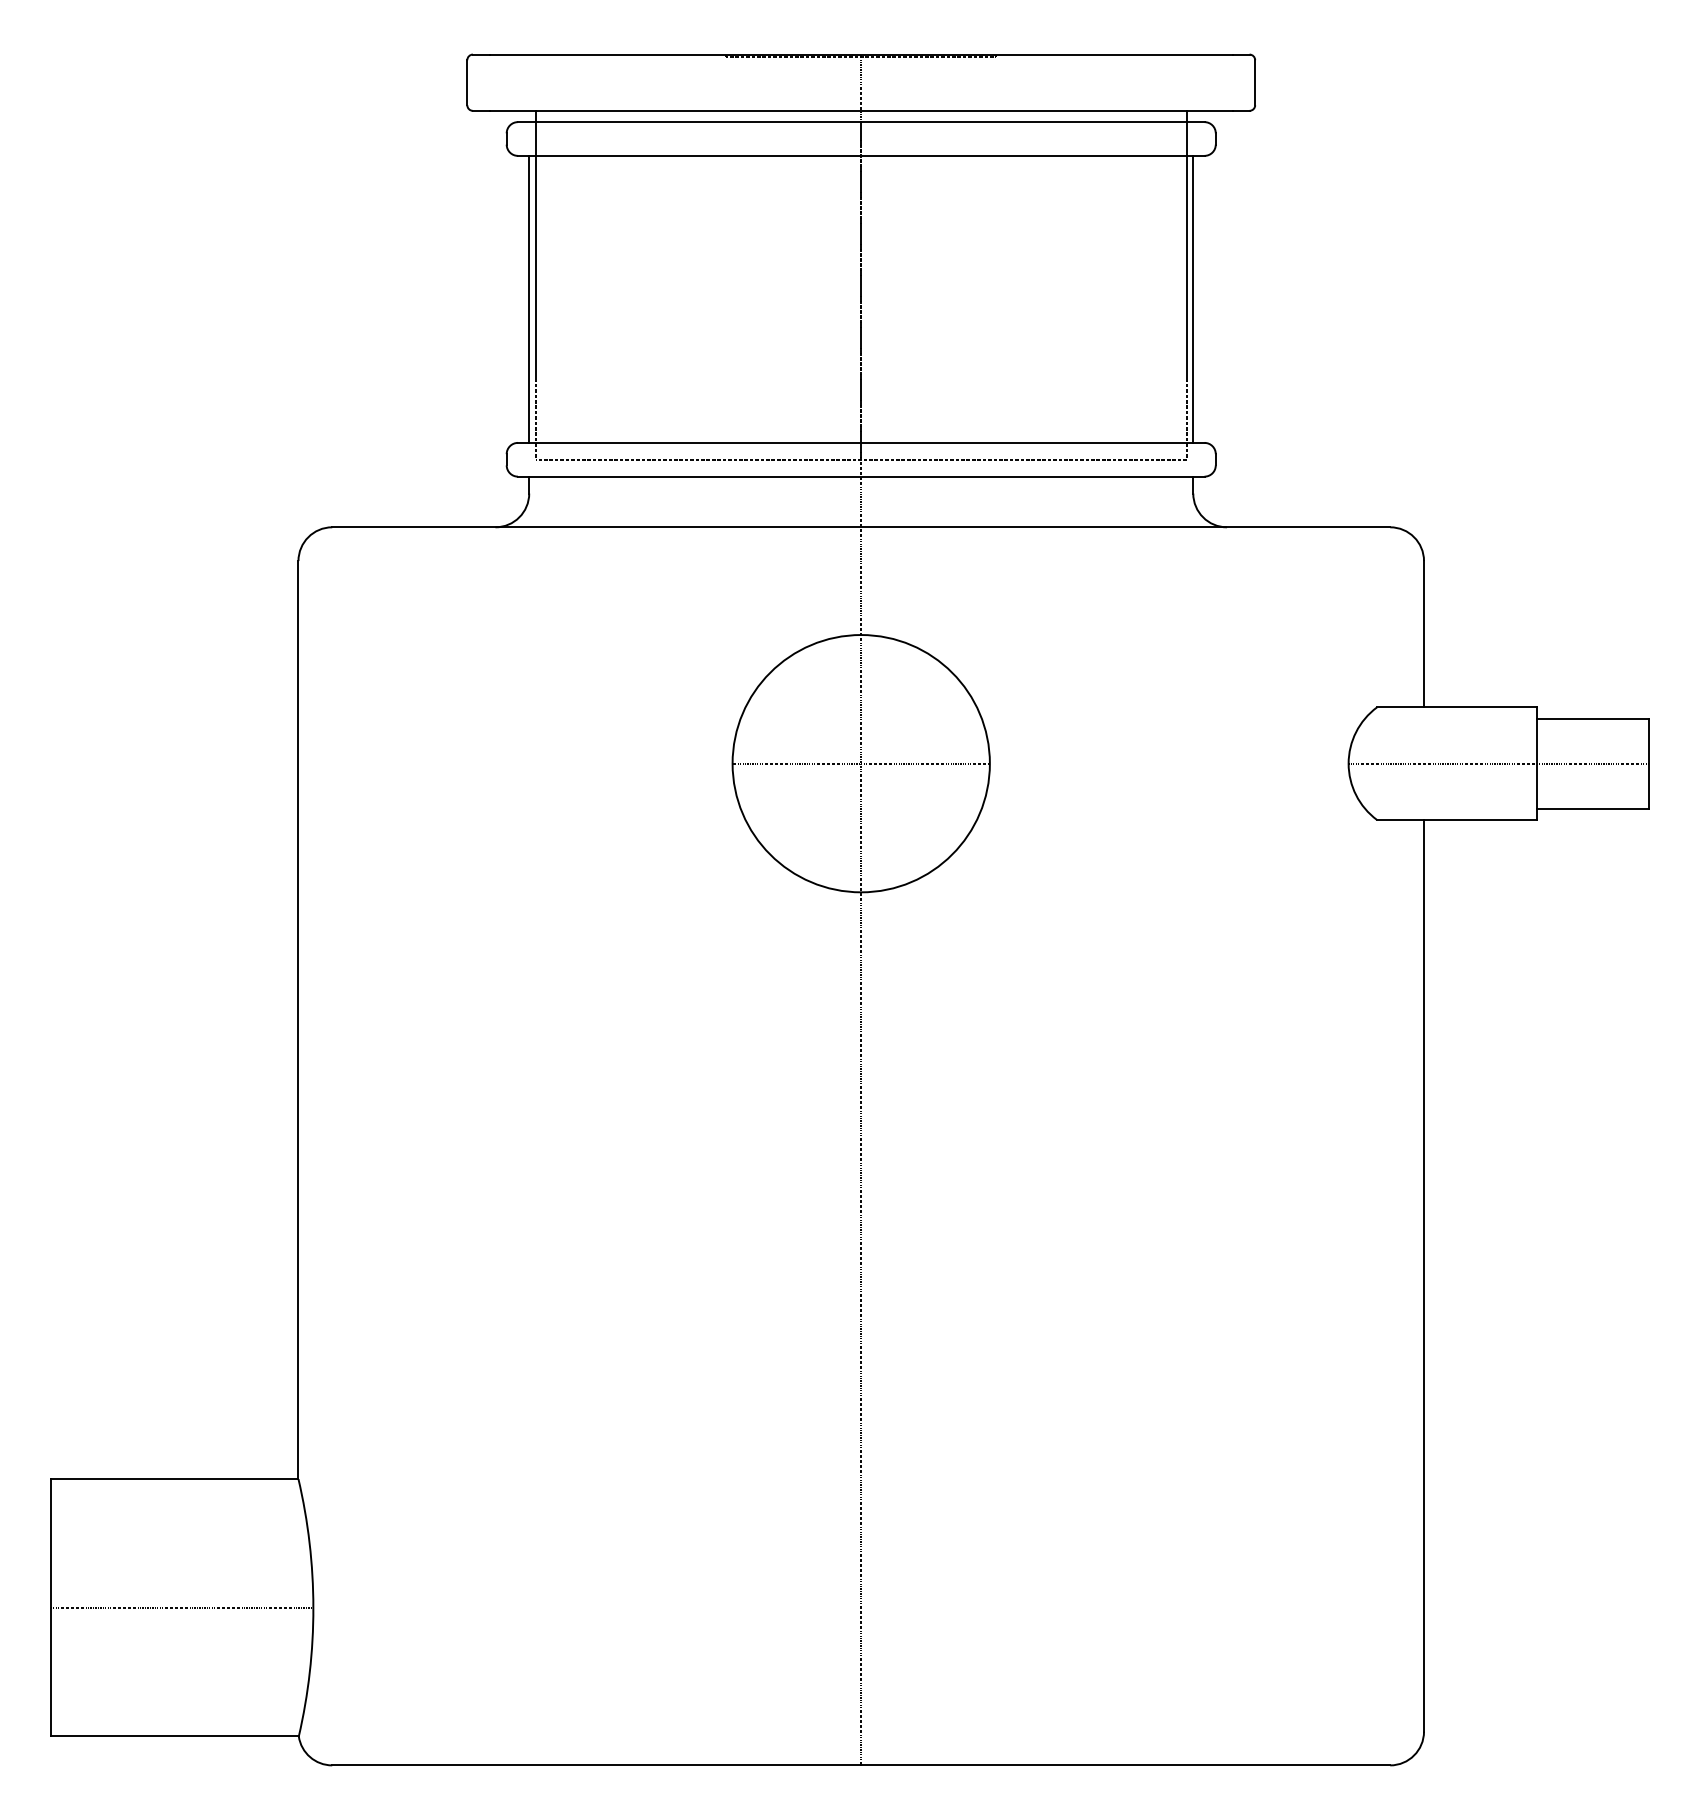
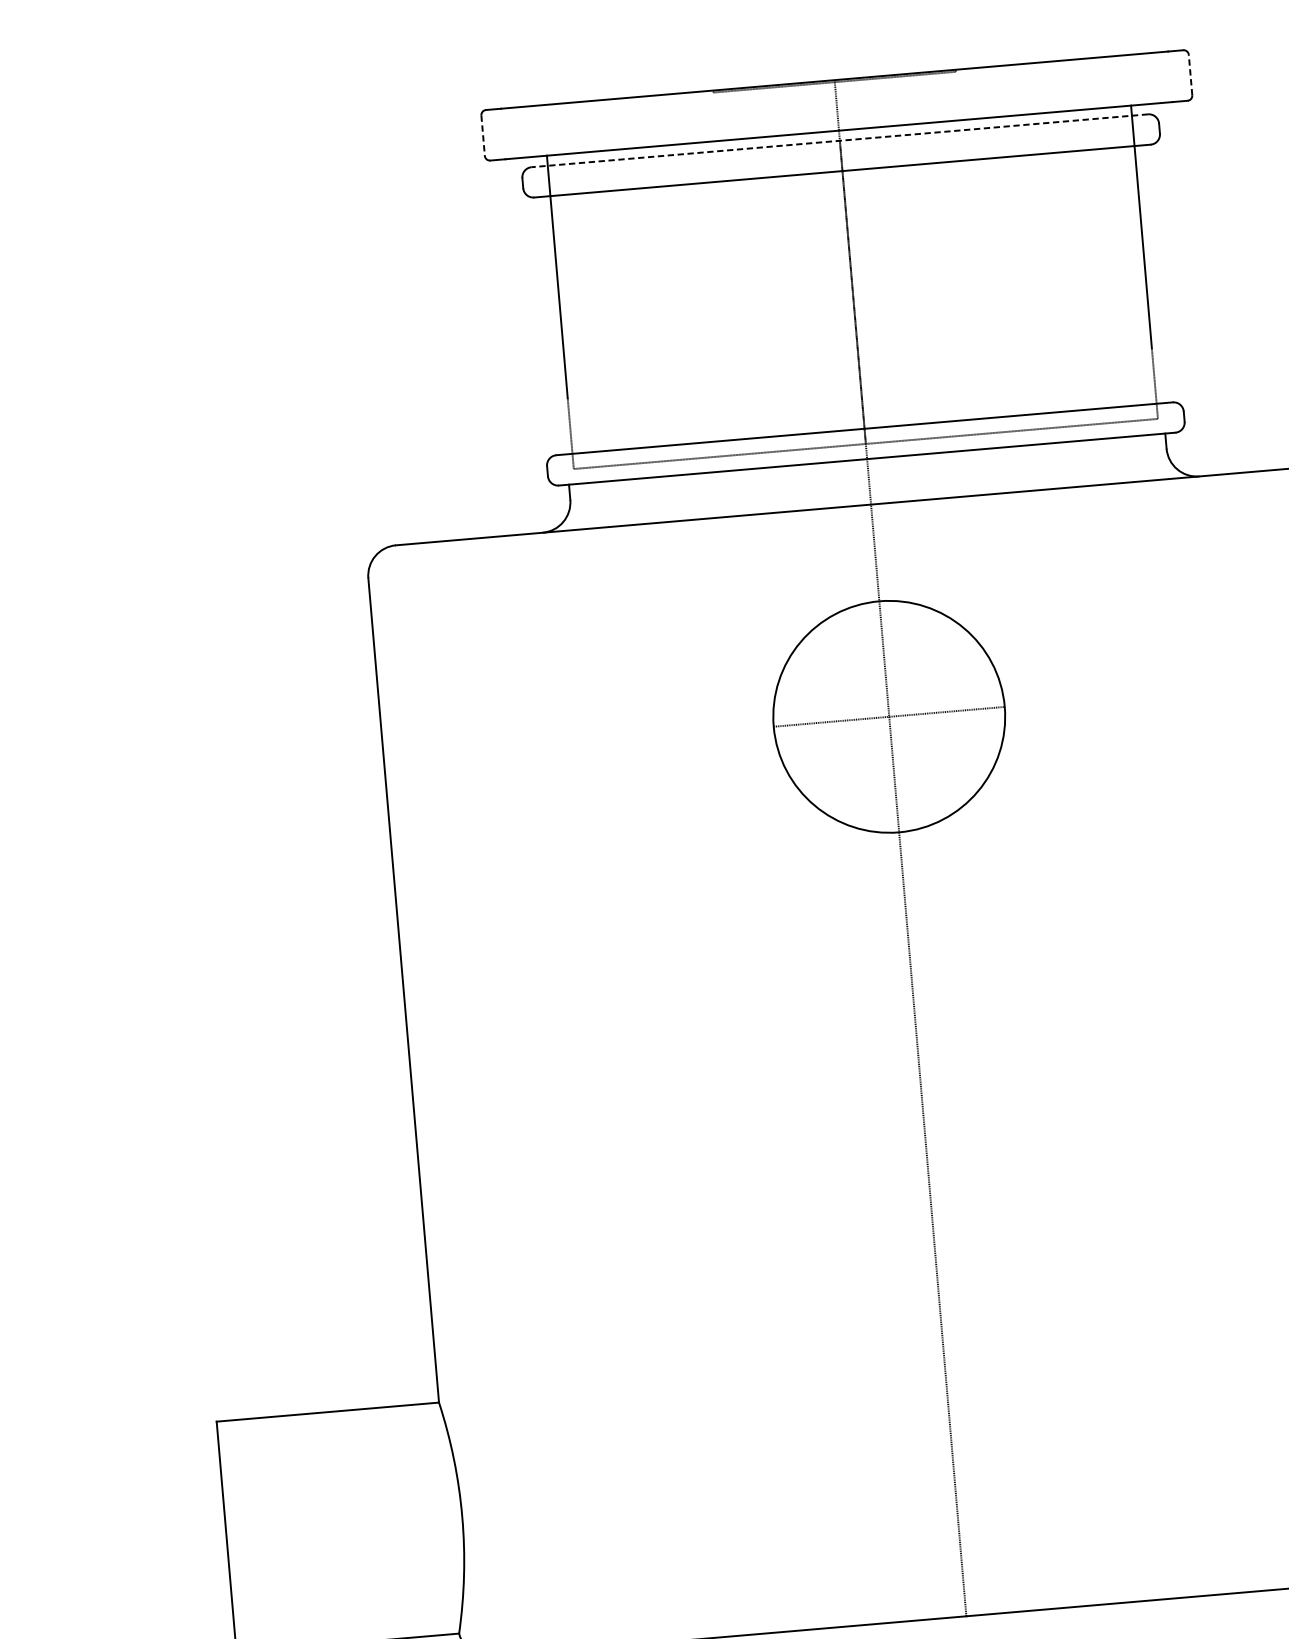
line: (467, 82) -> (483, 135), solid -> dashed
line: (1255, 82) -> (1190, 74), solid -> dashed
line: (860, 122) -> (839, 141), solid -> dashed
line: (529, 298) -> (555, 324), removed
line: (1193, 298) -> (1151, 273), removed
line: (181, 1607) -> (343, 1526), removed

